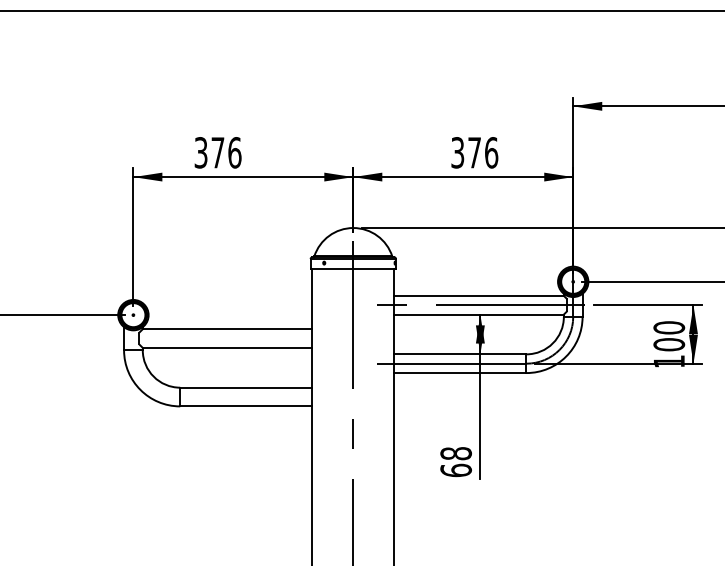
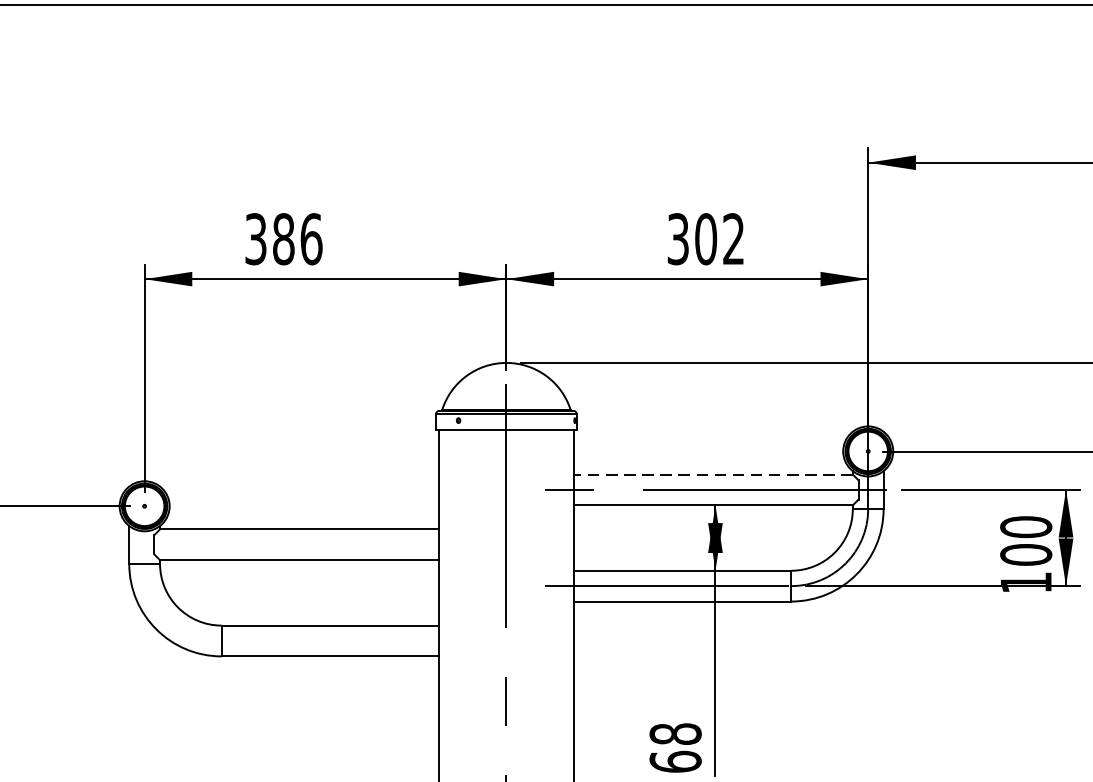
text: (217, 152) -> (282, 238), 376 -> 386
text: (483, 152) -> (720, 238), 376 -> 302
line: (479, 295) -> (714, 473), solid -> dashed

